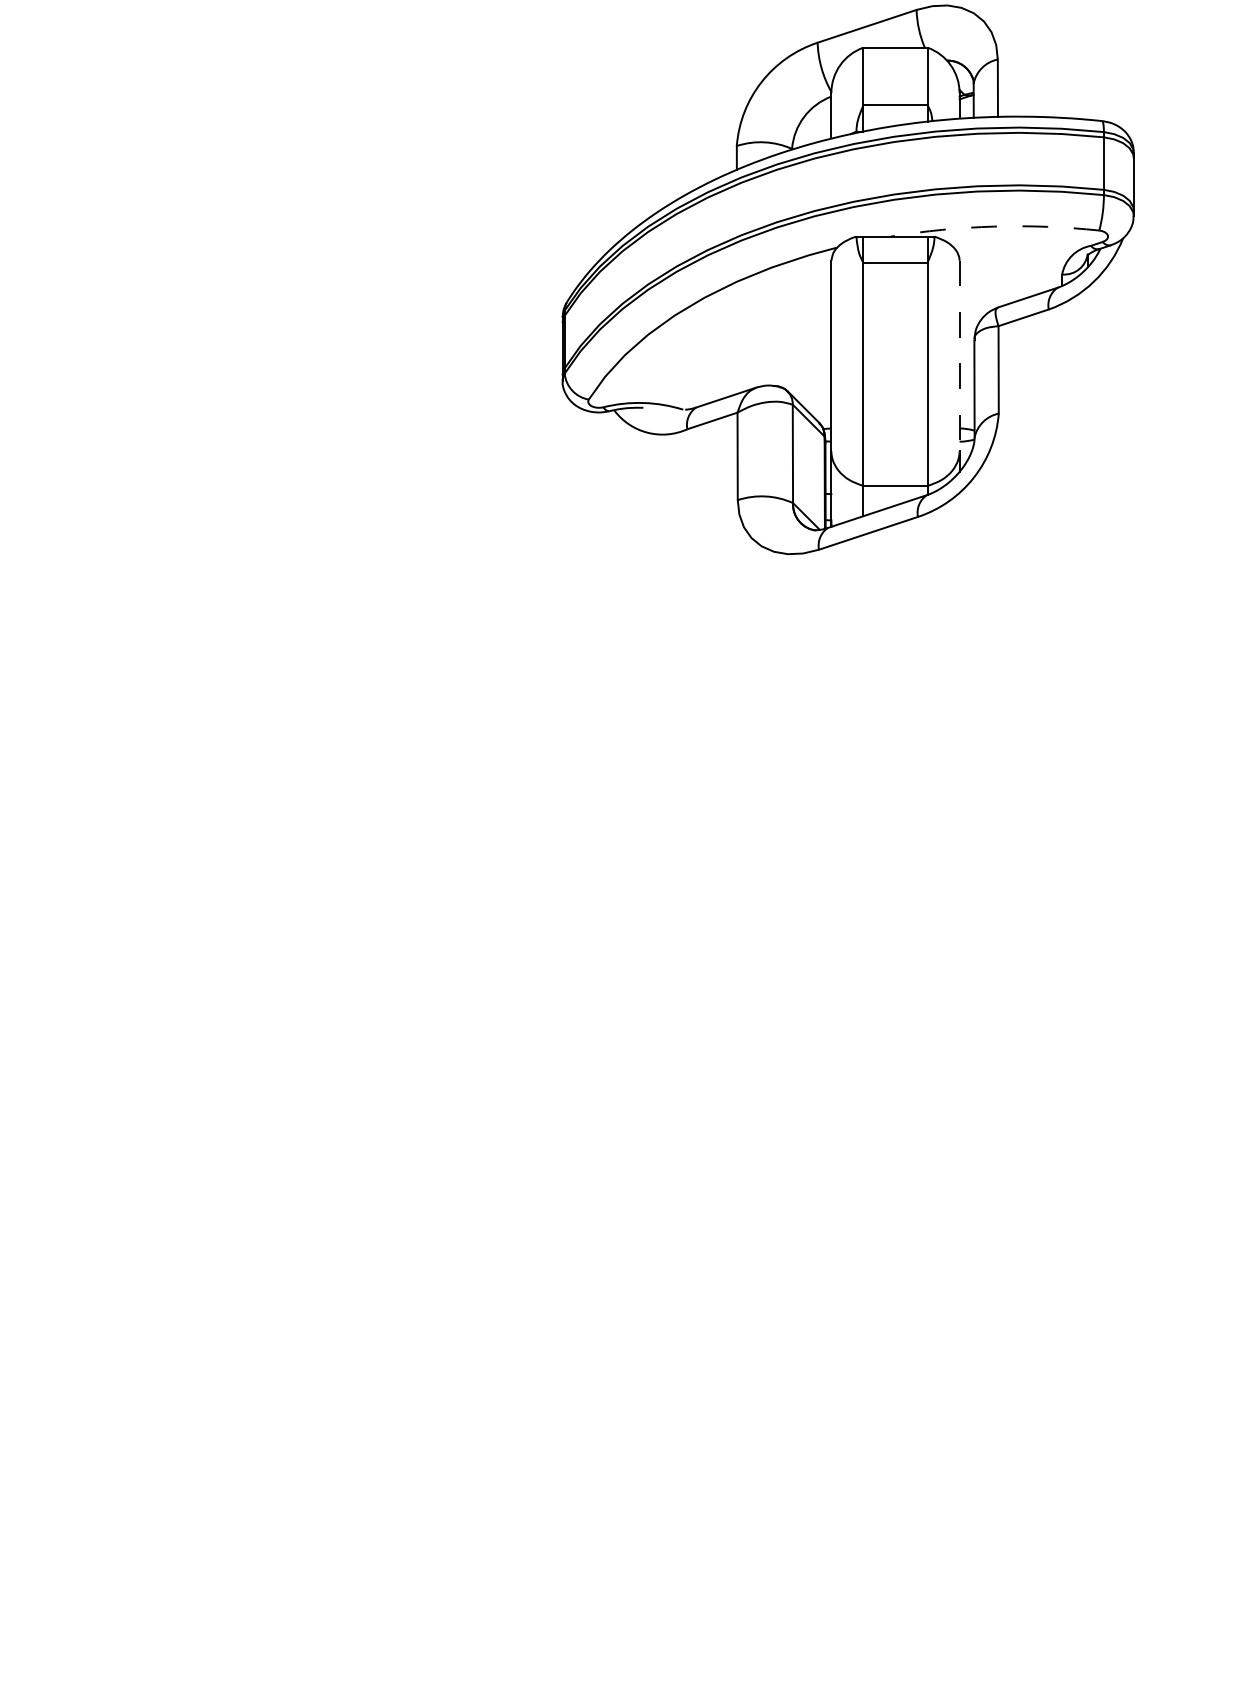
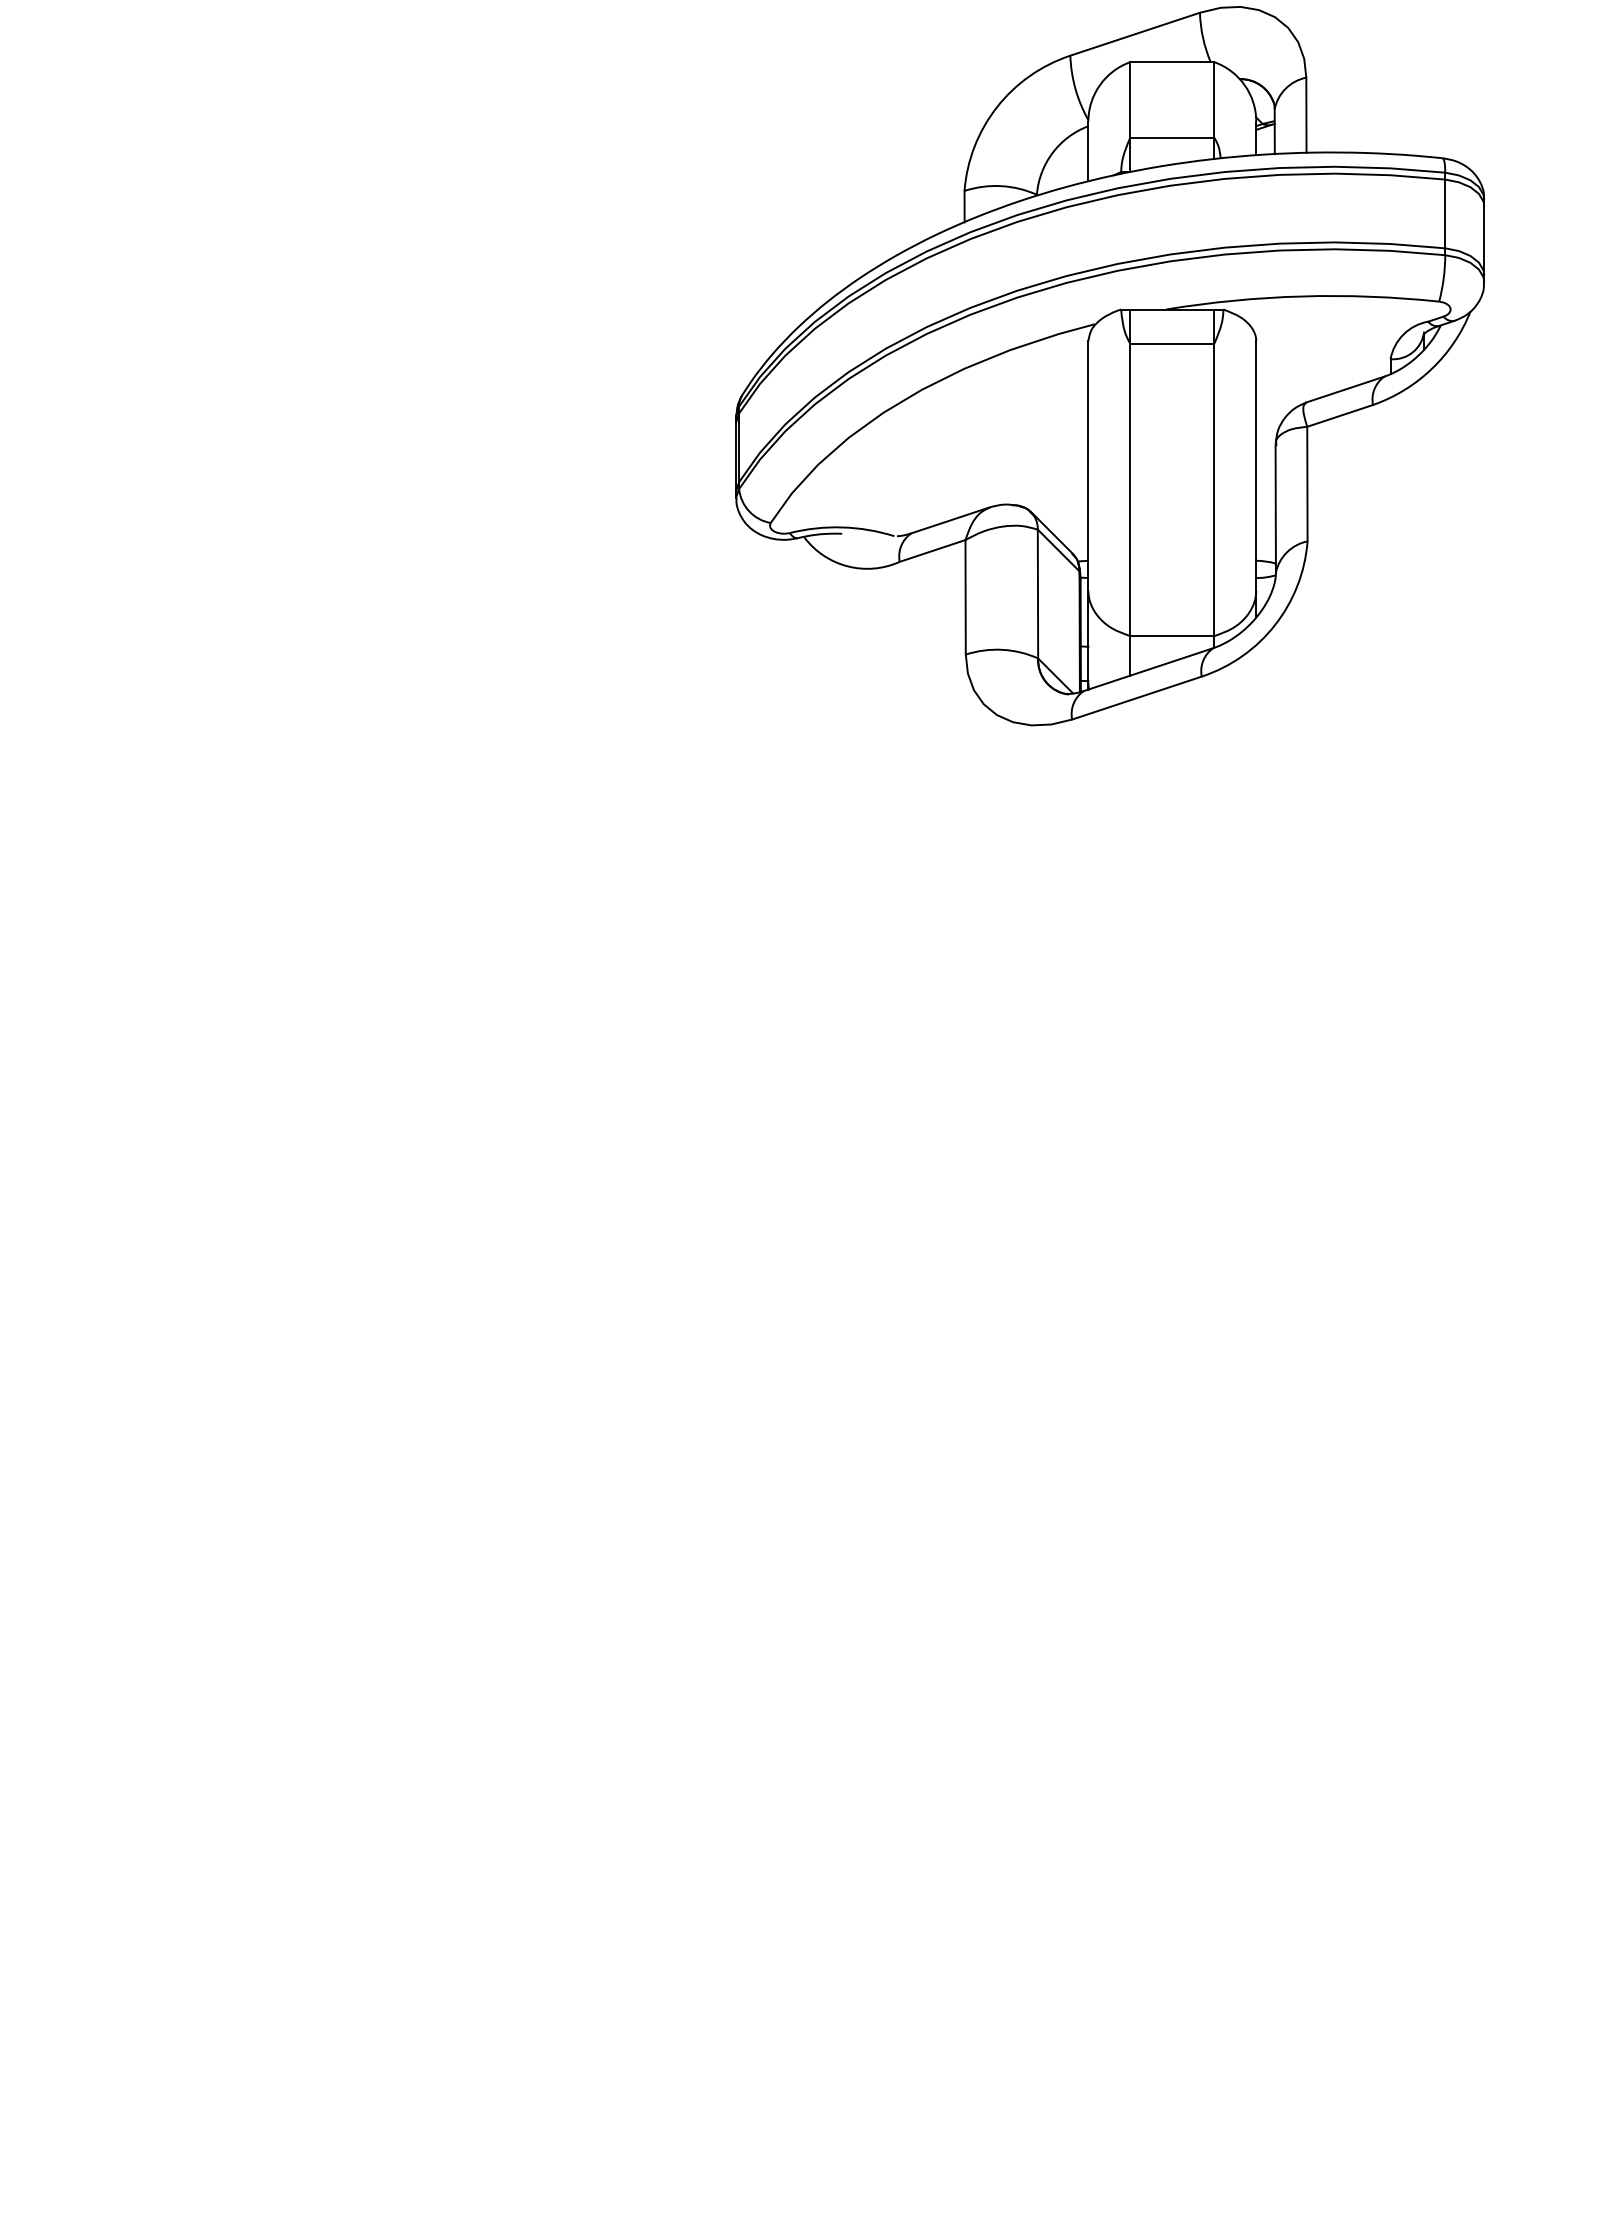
arc: (994, 226) -> (1302, 296), dashed -> solid
line: (959, 356) -> (1256, 466), dashed -> solid

